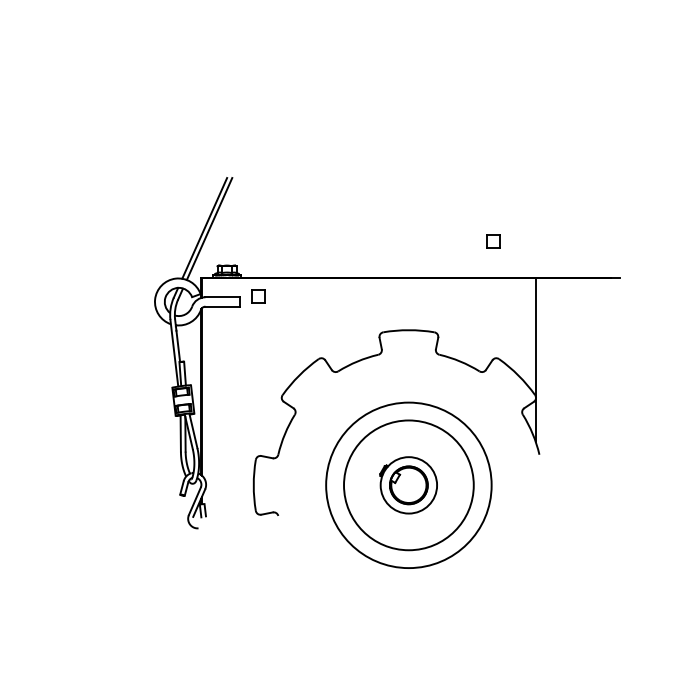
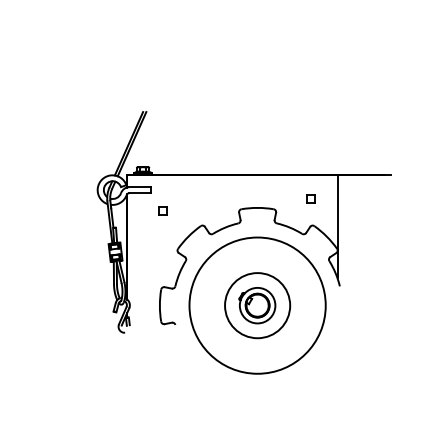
part: (492, 240) -> (310, 198), moved
part: (257, 296) -> (162, 210), moved
circle: (408, 485) -> (257, 305), size x0.62
circle: (408, 485) -> (257, 305), size x1.67

